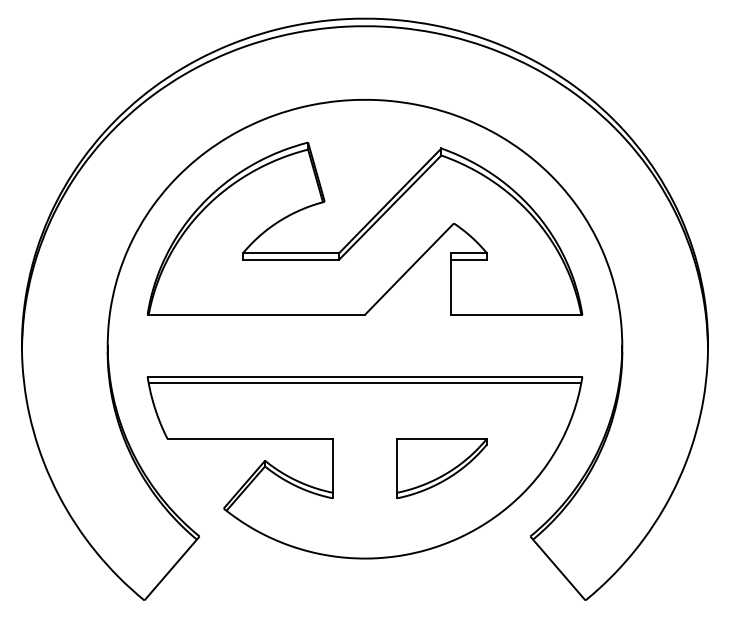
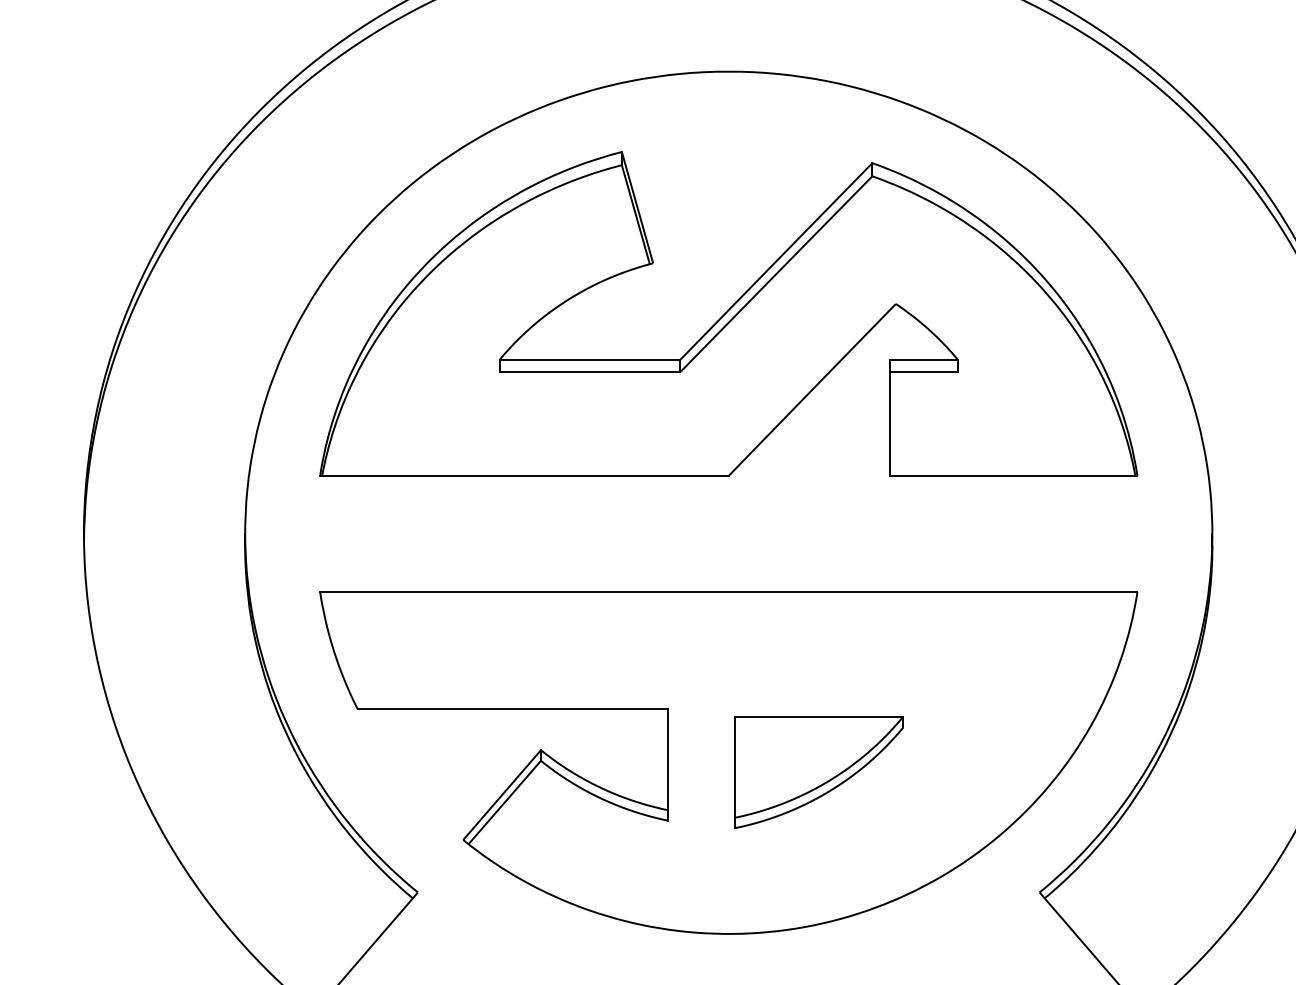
line: (364, 382) -> (727, 602), removed
part: (441, 468) -> (818, 772), moved

